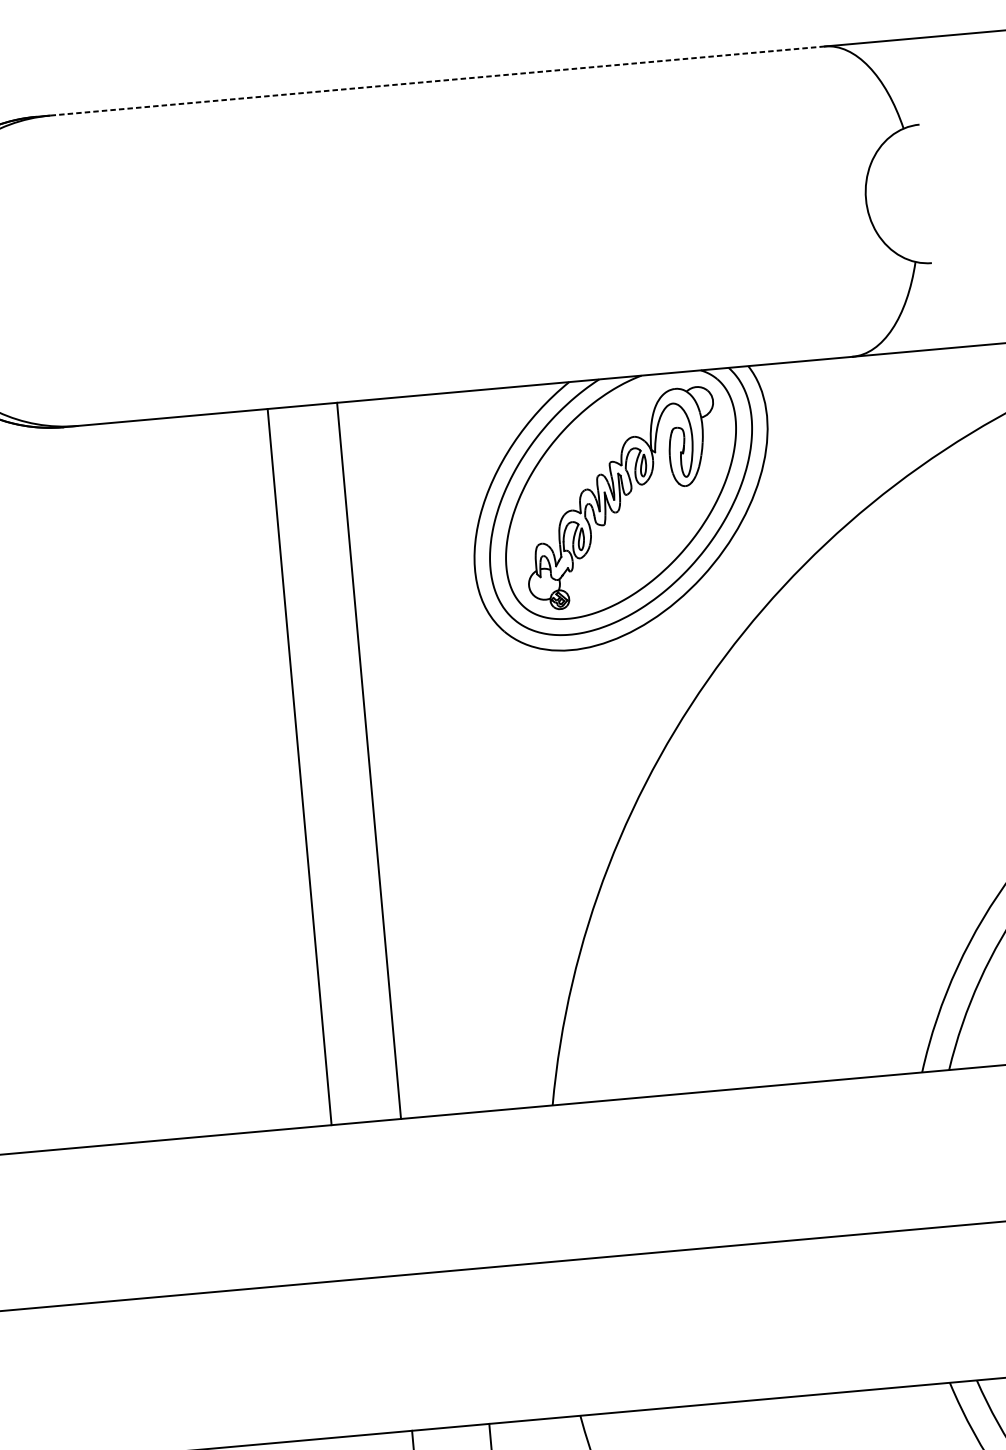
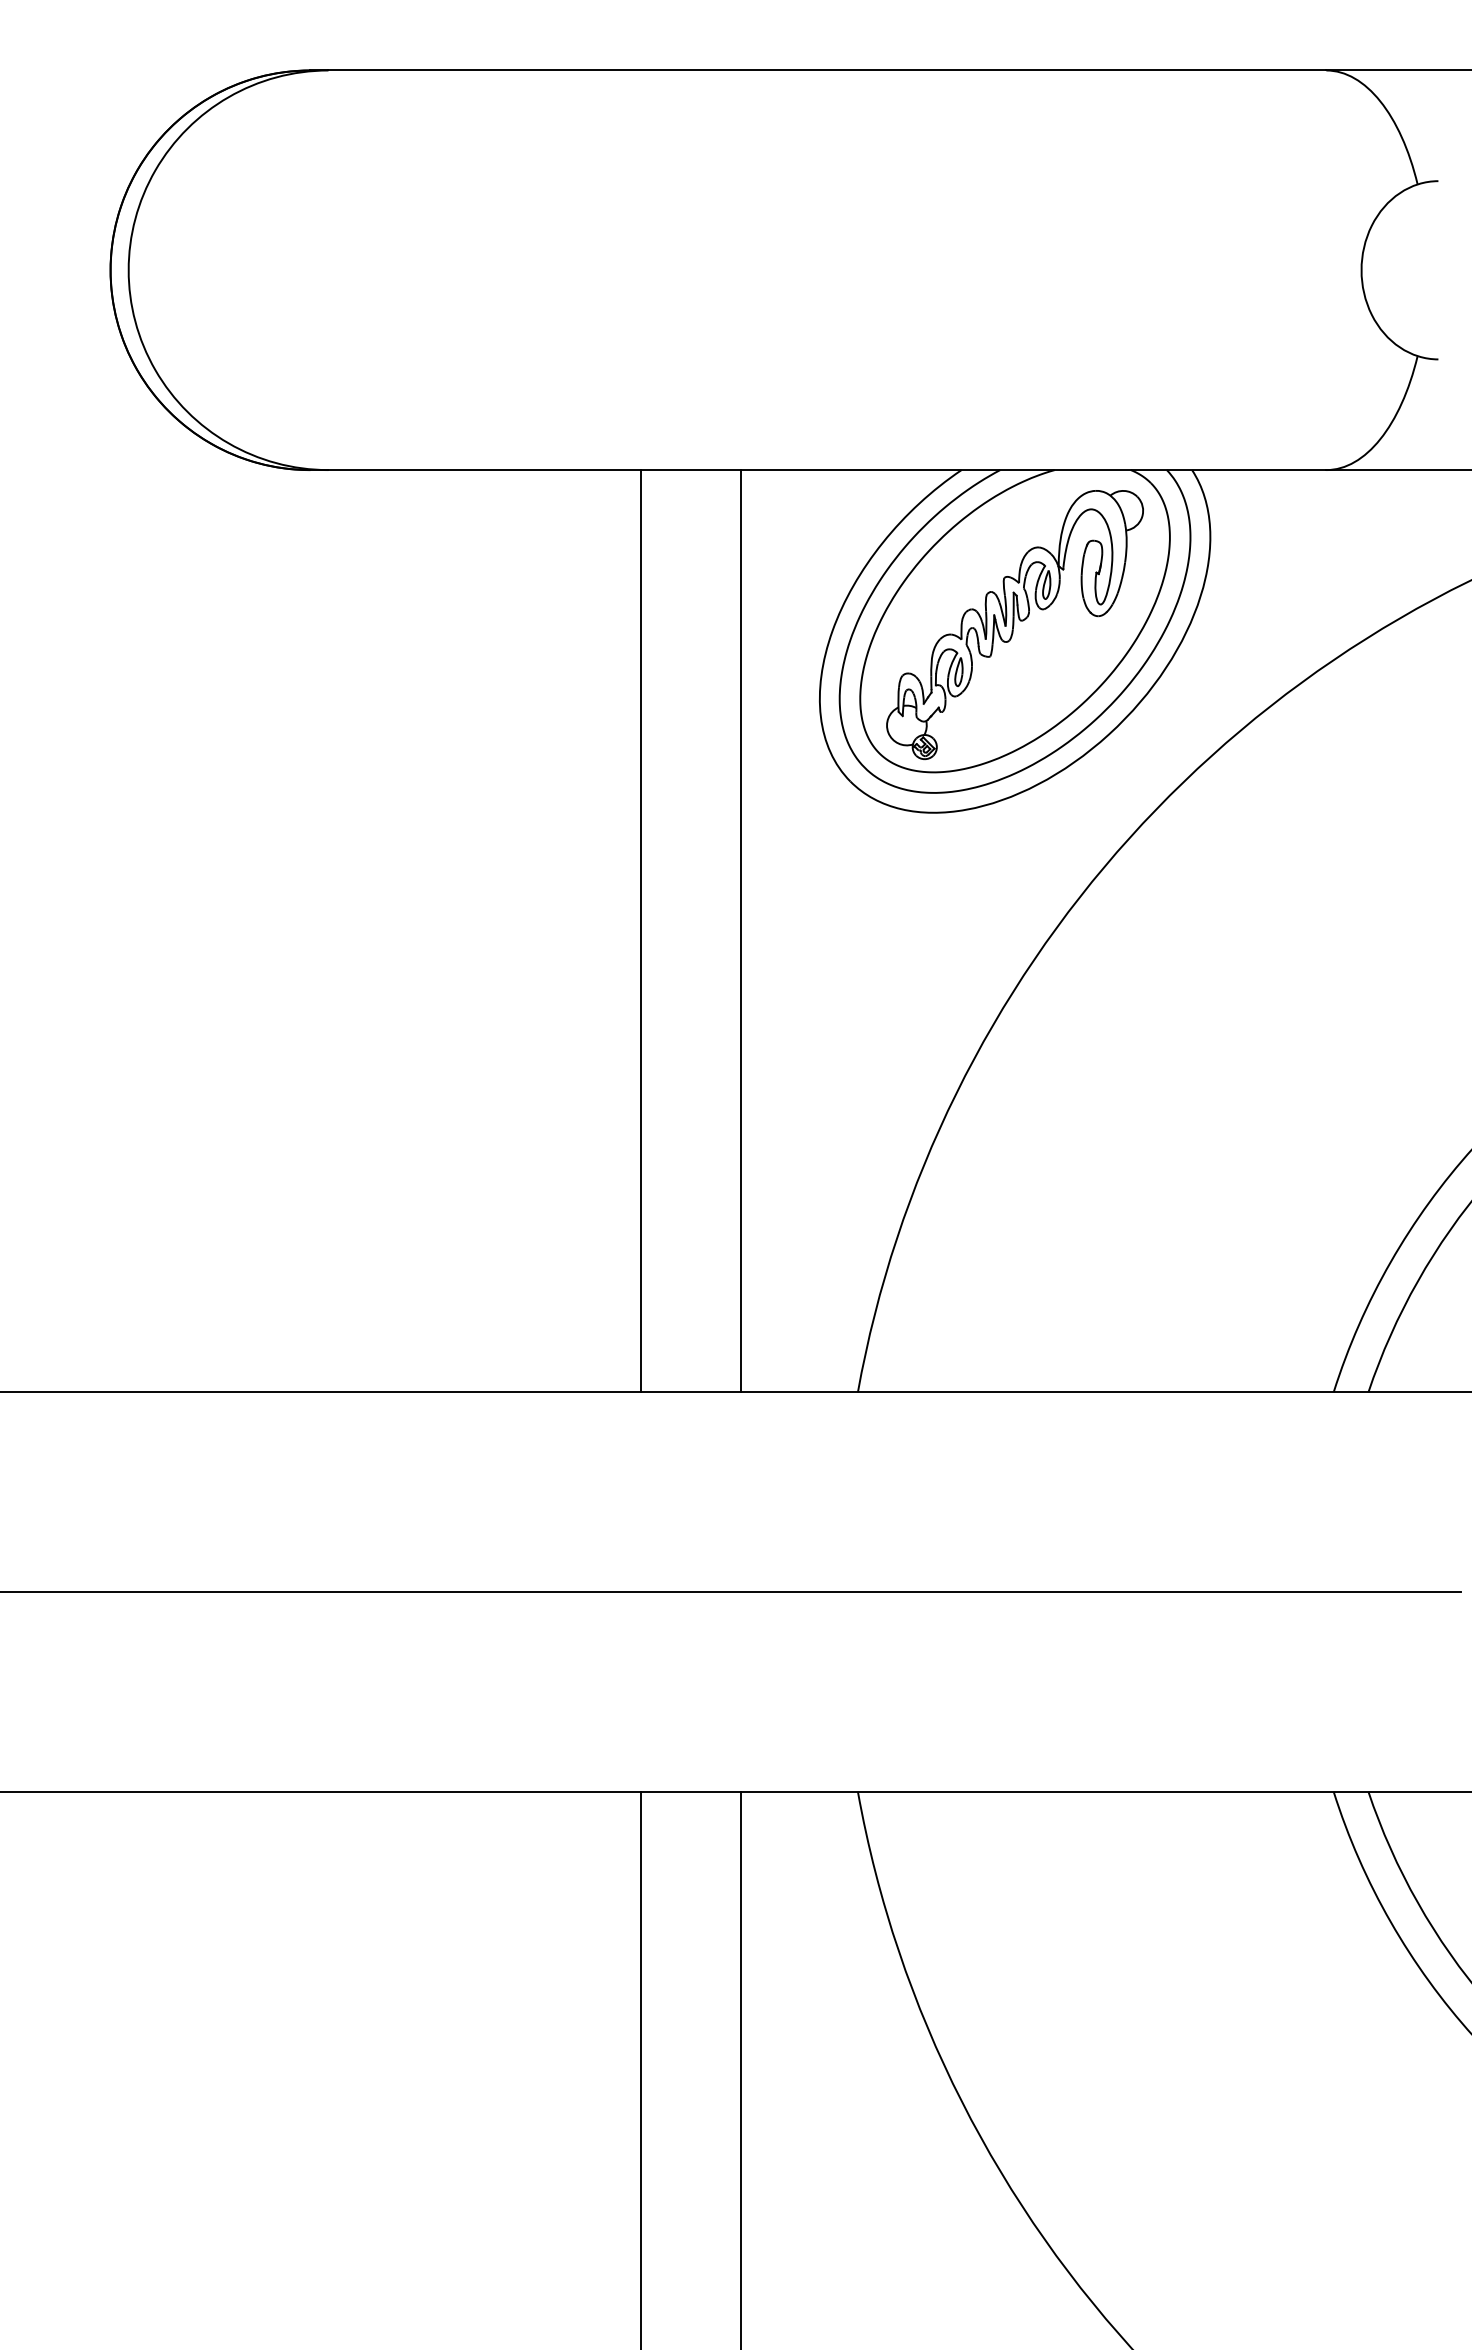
line: (437, 81) -> (827, 70), dashed -> solid
line: (368, 761) -> (740, 931), moved
line: (299, 767) -> (641, 931), moved

